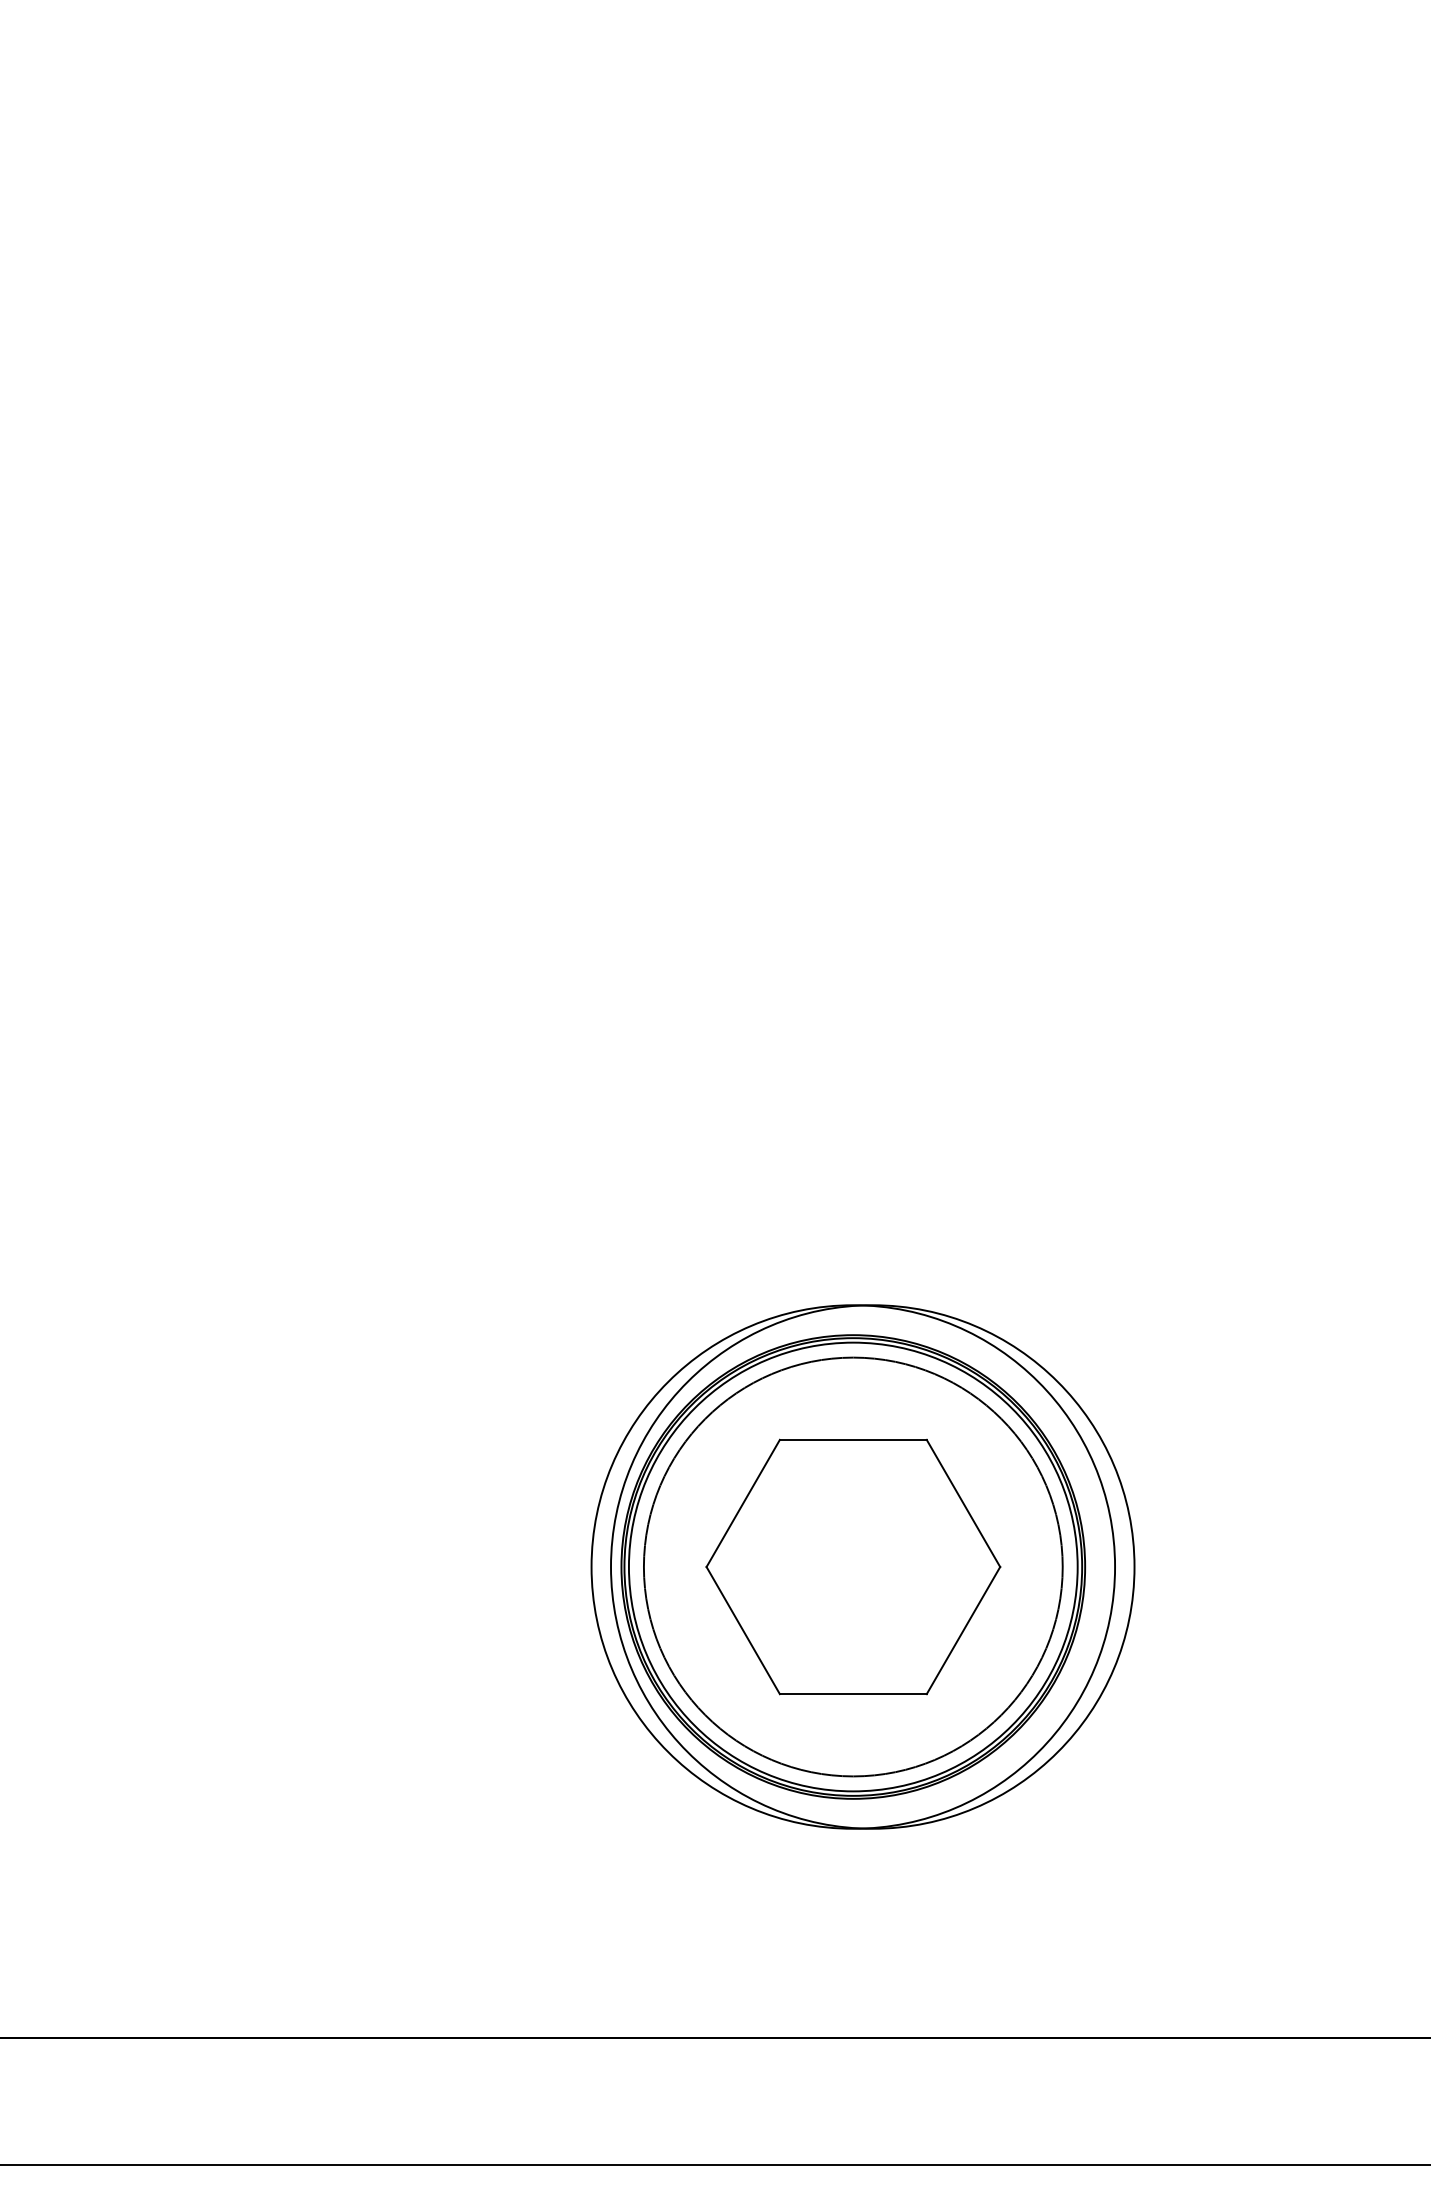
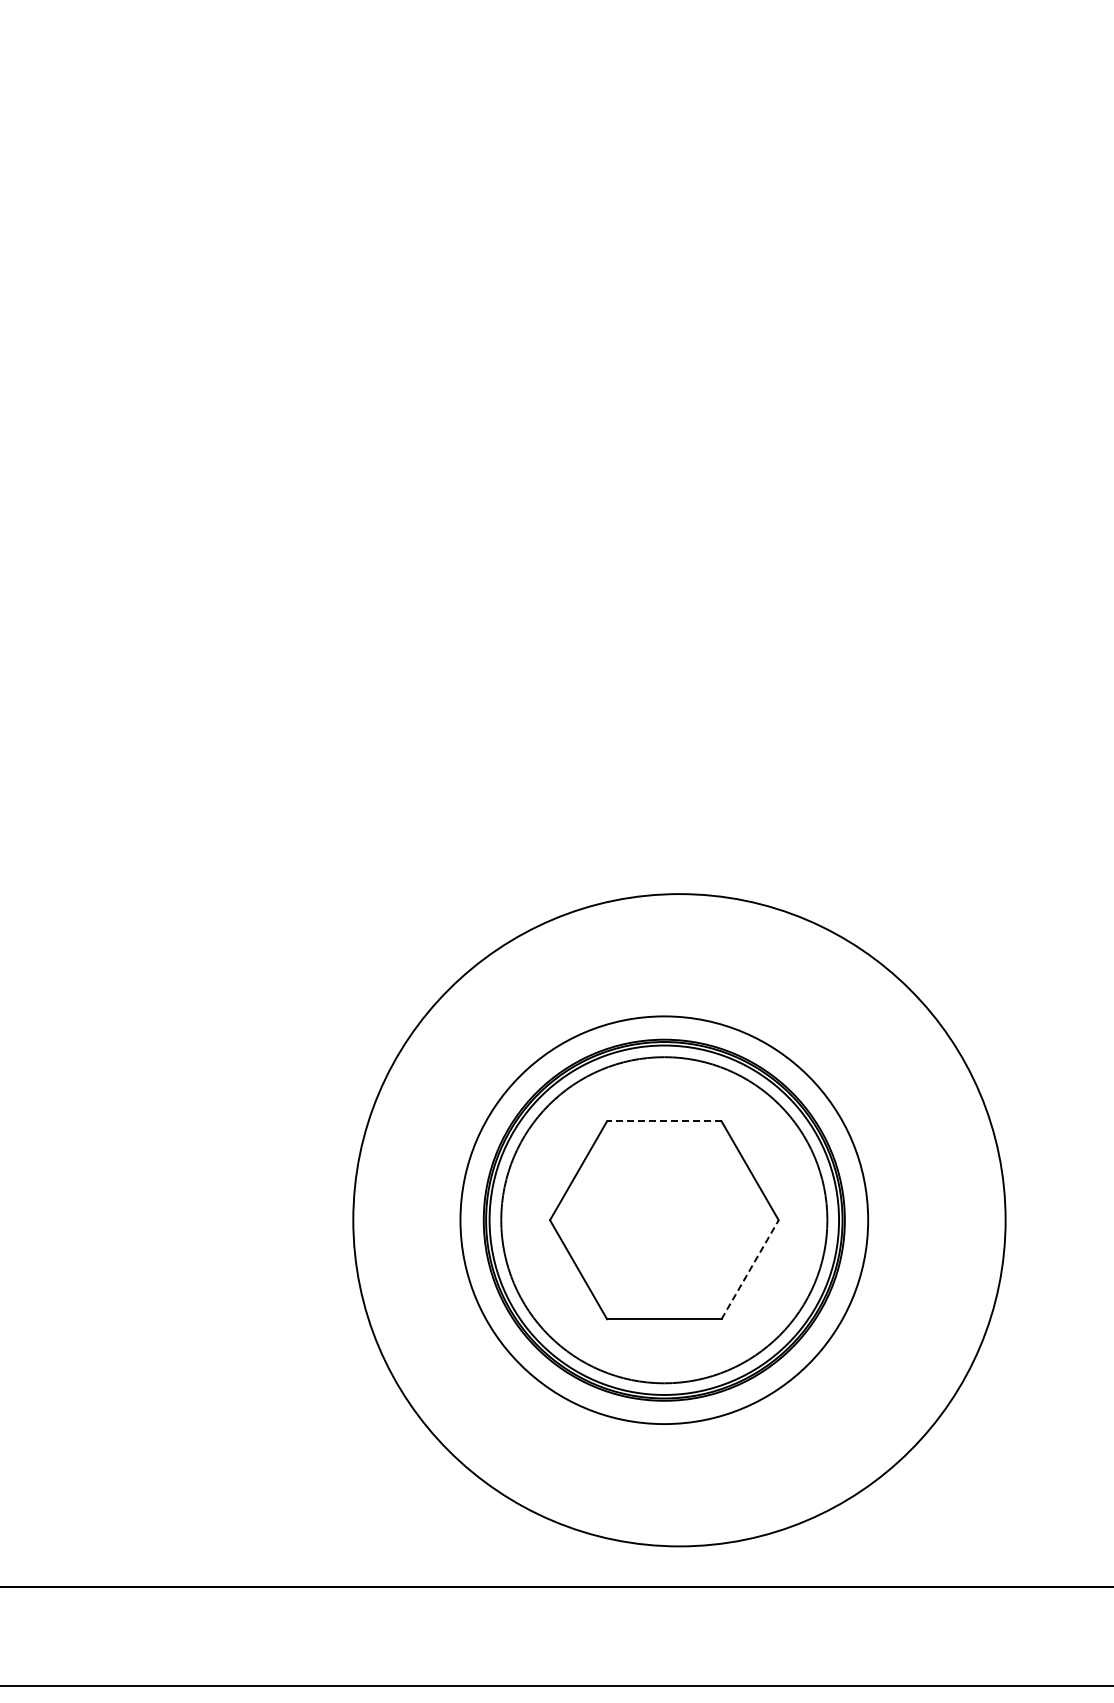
line: (852, 1440) -> (663, 1121), solid -> dashed
circle: (872, 1567) -> (679, 1220), size x1.6
line: (963, 1630) -> (750, 1269), solid -> dashed

